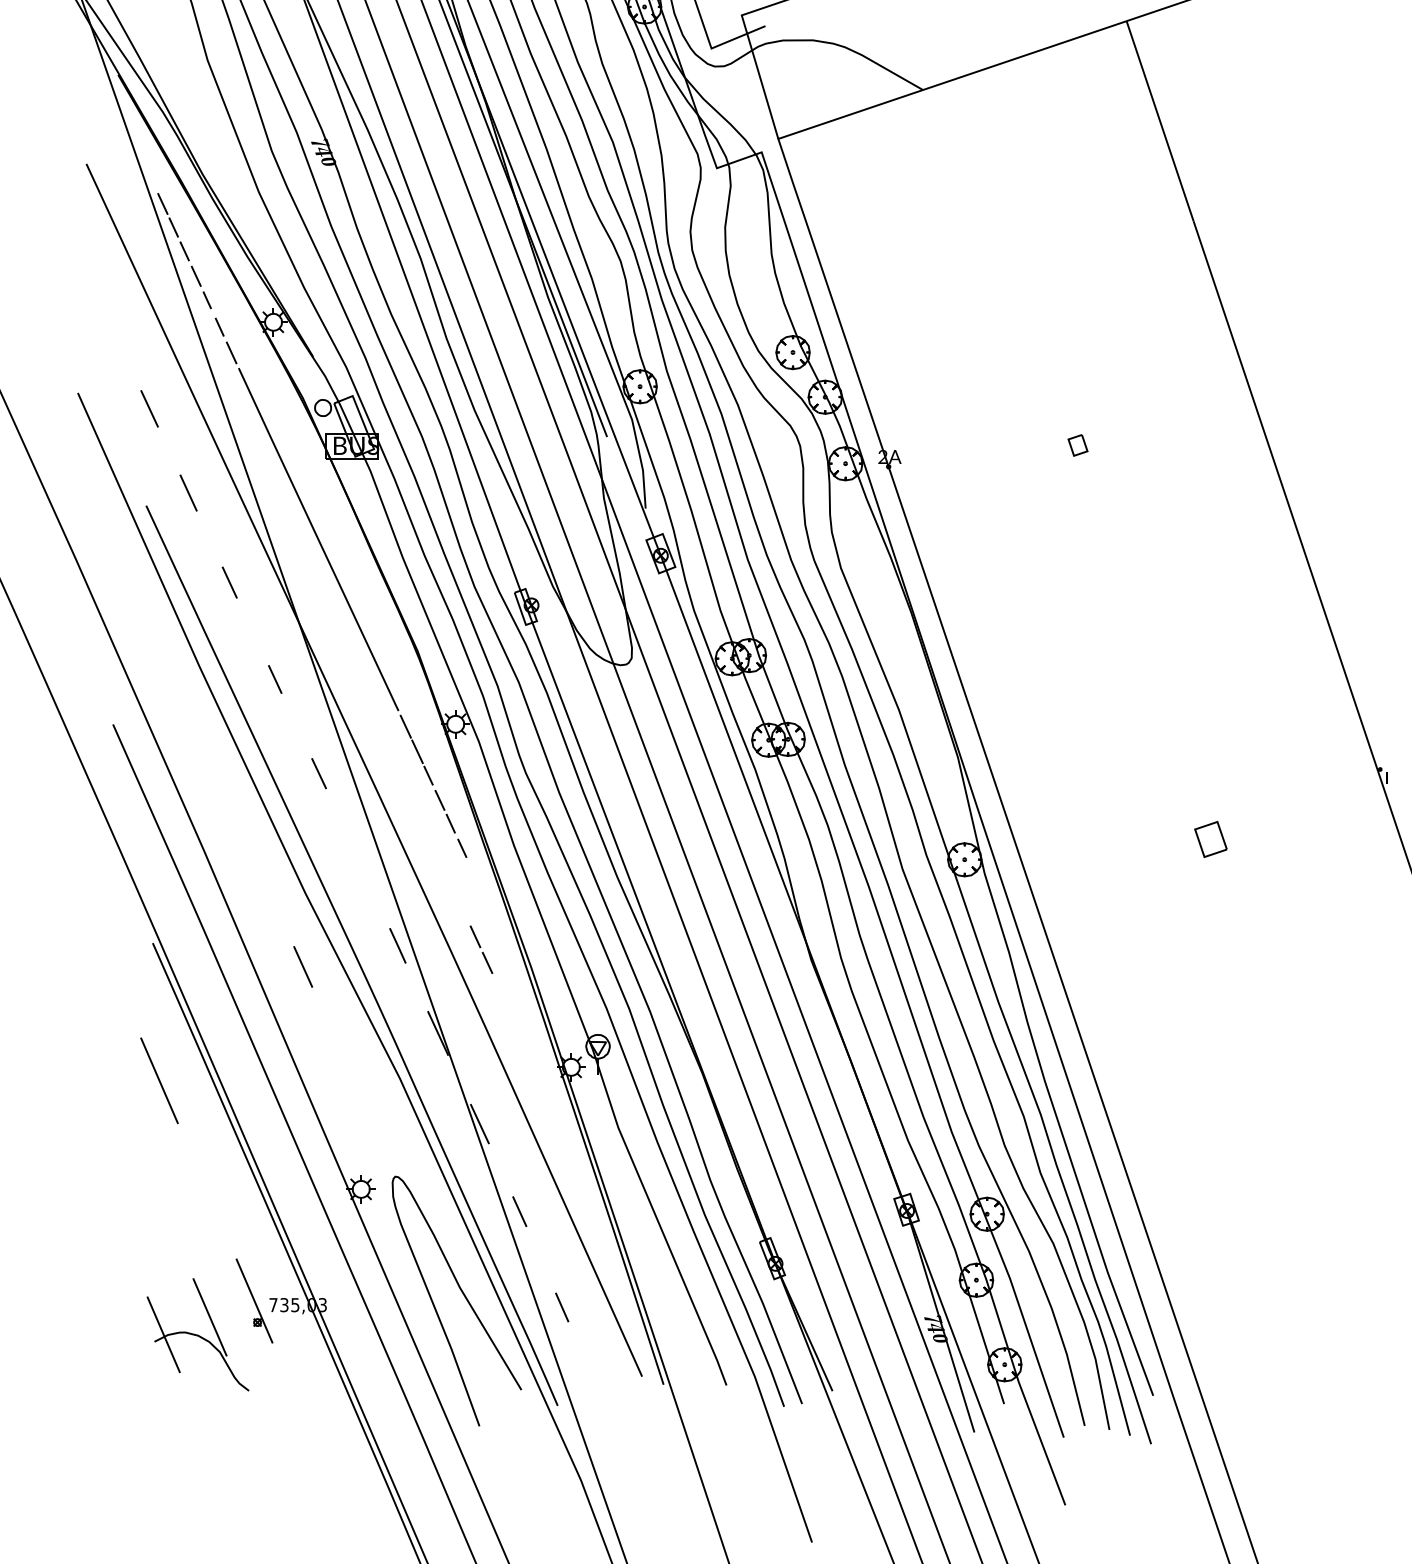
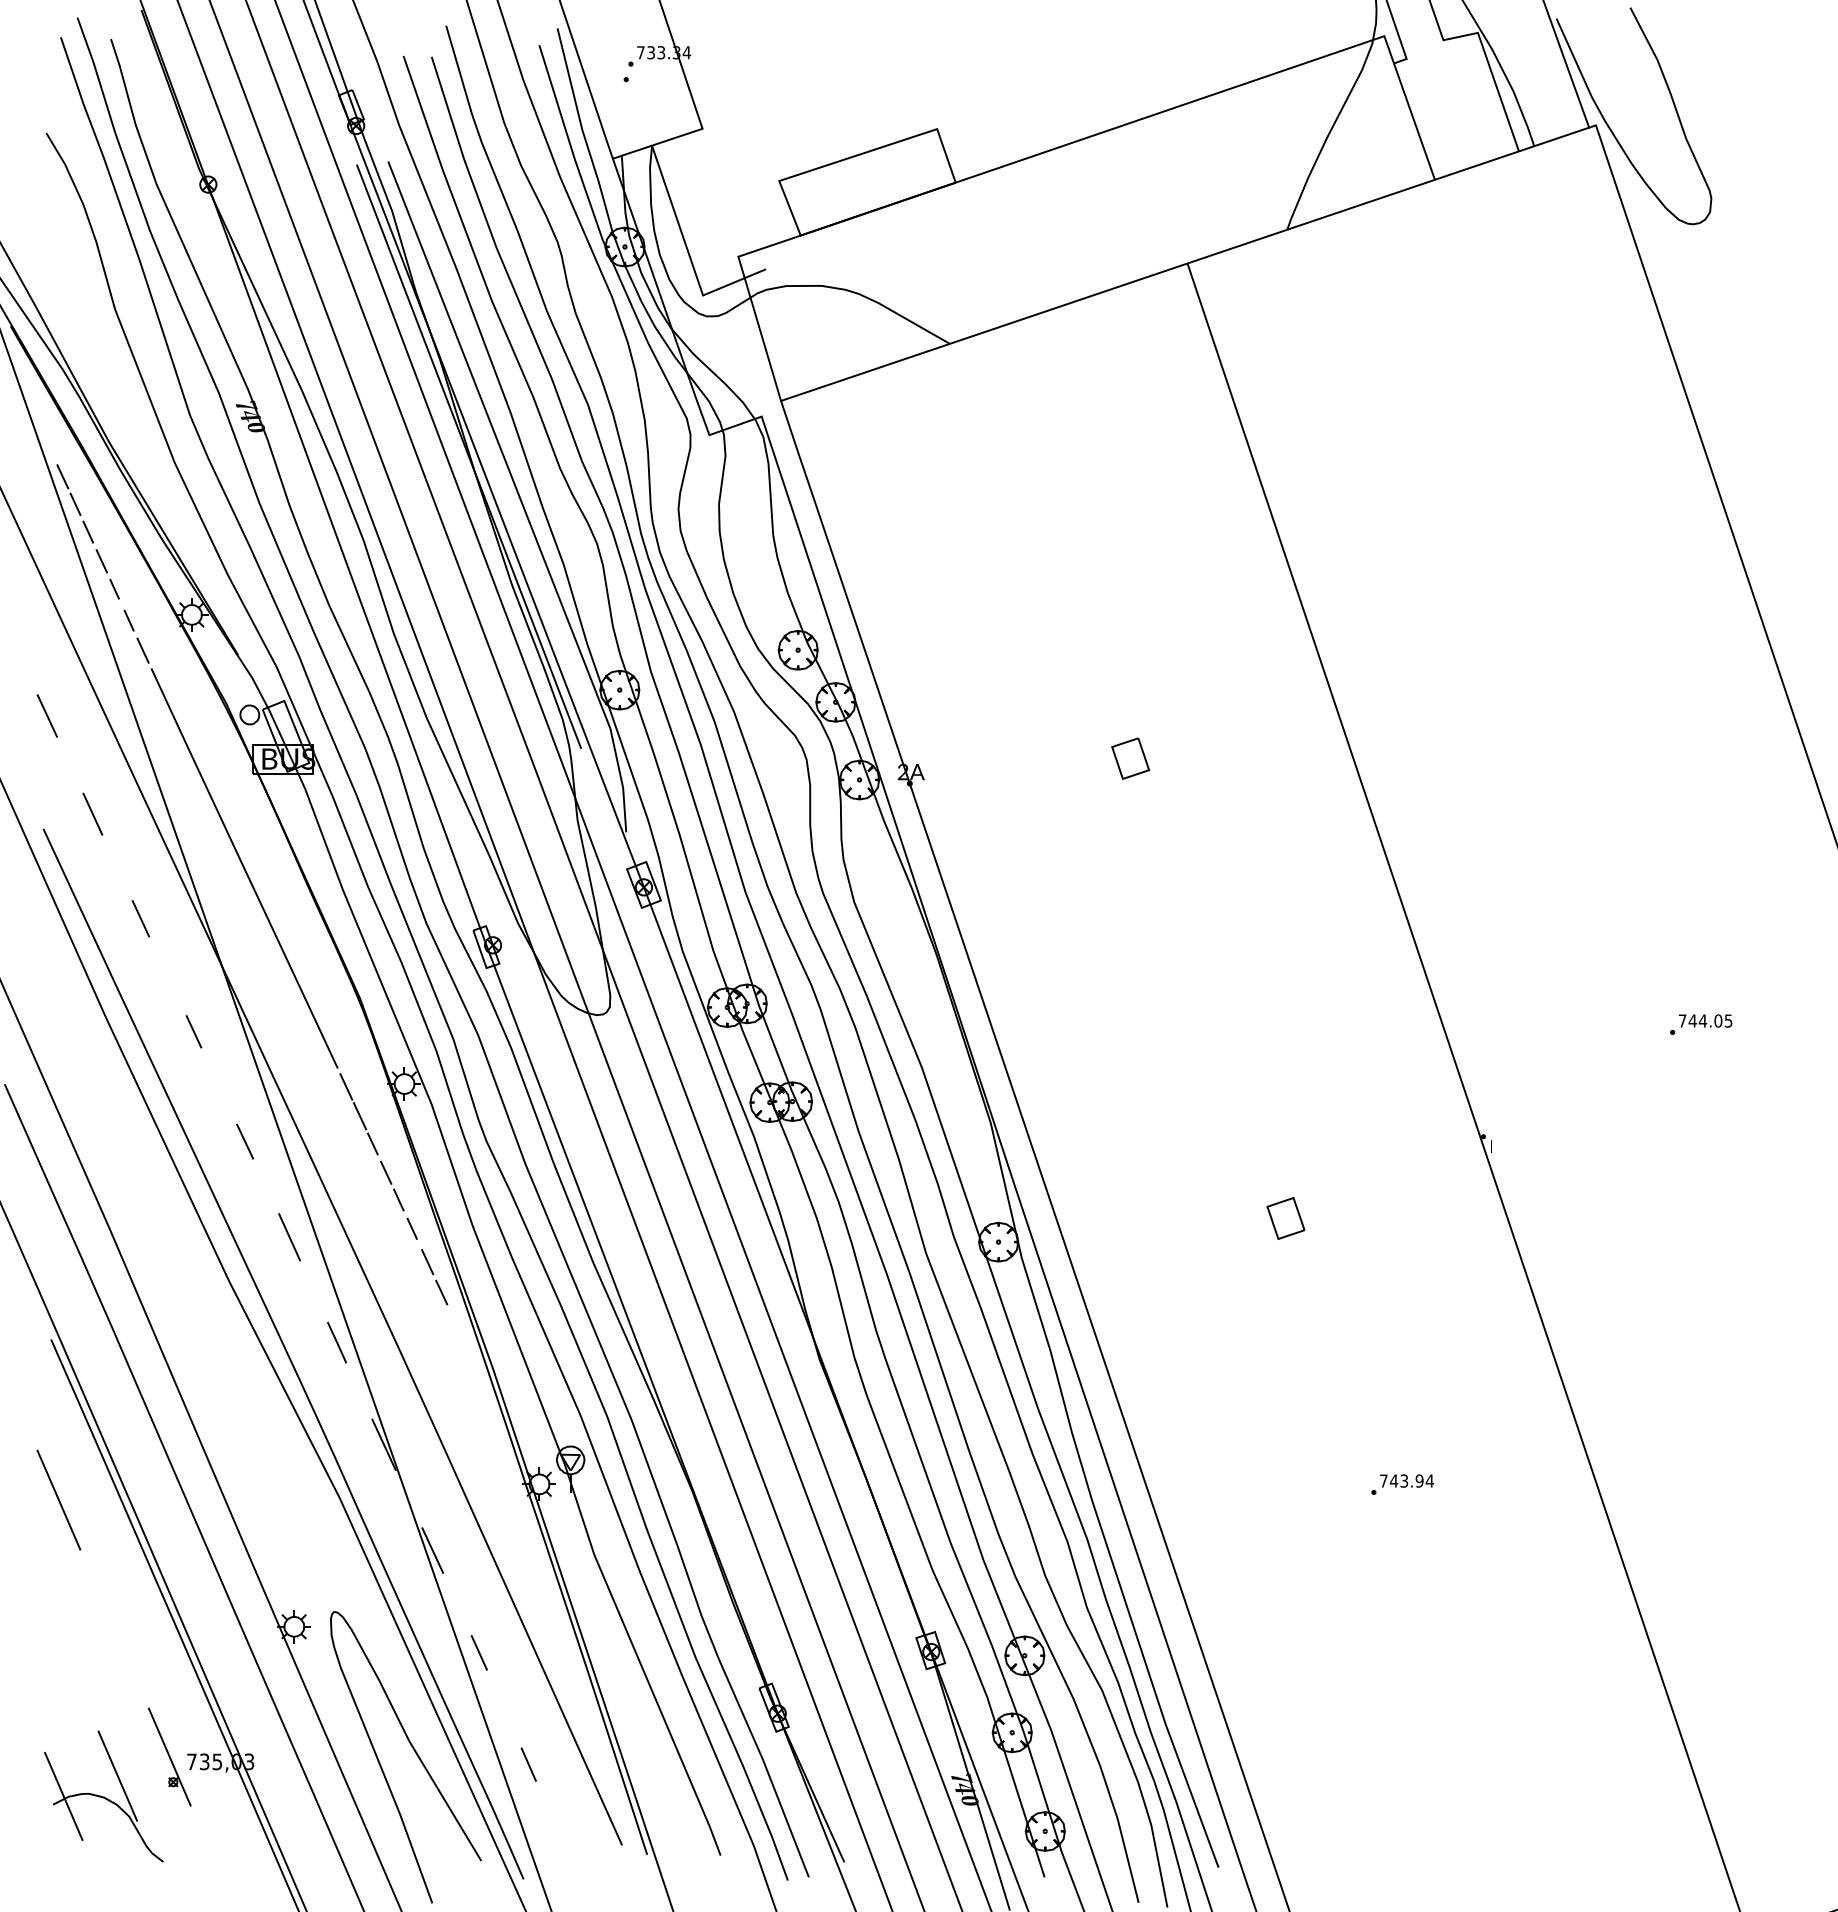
part: (1077, 445) -> (1130, 758), size x1.67
line: (479, 948) -> (432, 1275), moved
line: (303, 967) -> (289, 1237), moved
part: (1310, 1067) -> (1402, 1484), added

